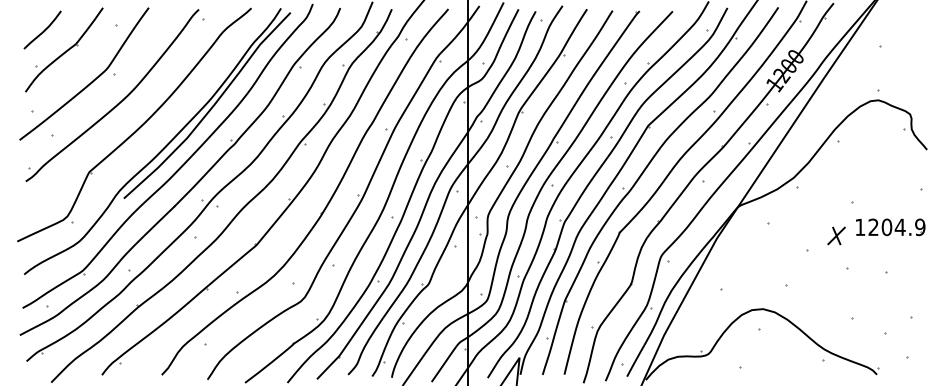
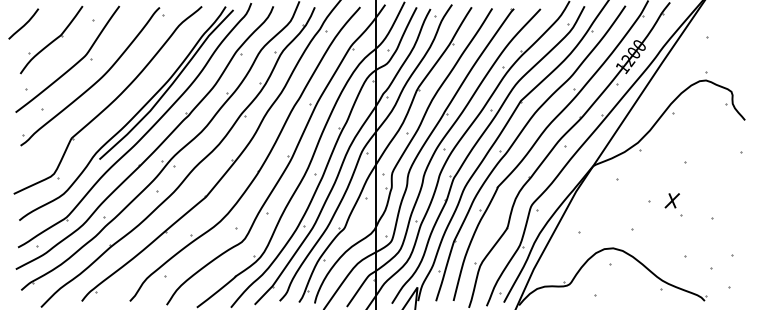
curve: (43, 30) -> (24, 24), moved
part: (890, 227) -> (715, 182), removed
part: (836, 235) -> (672, 200), moved

